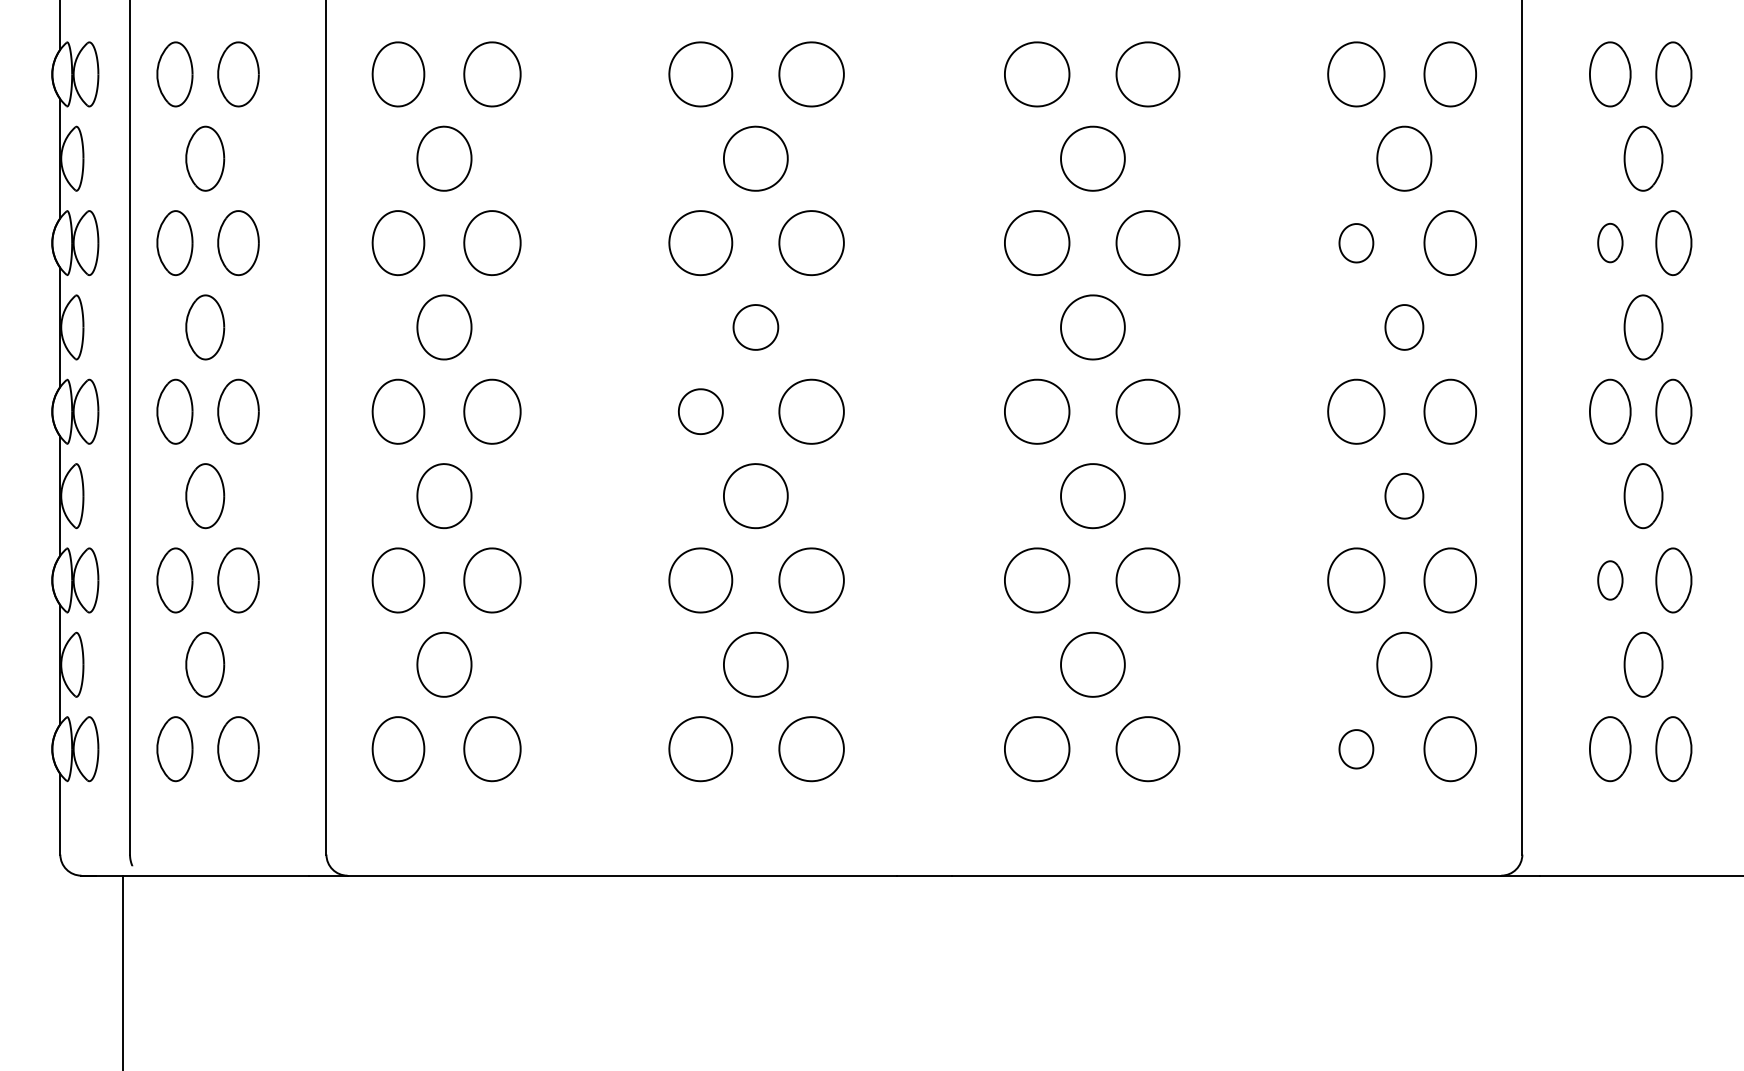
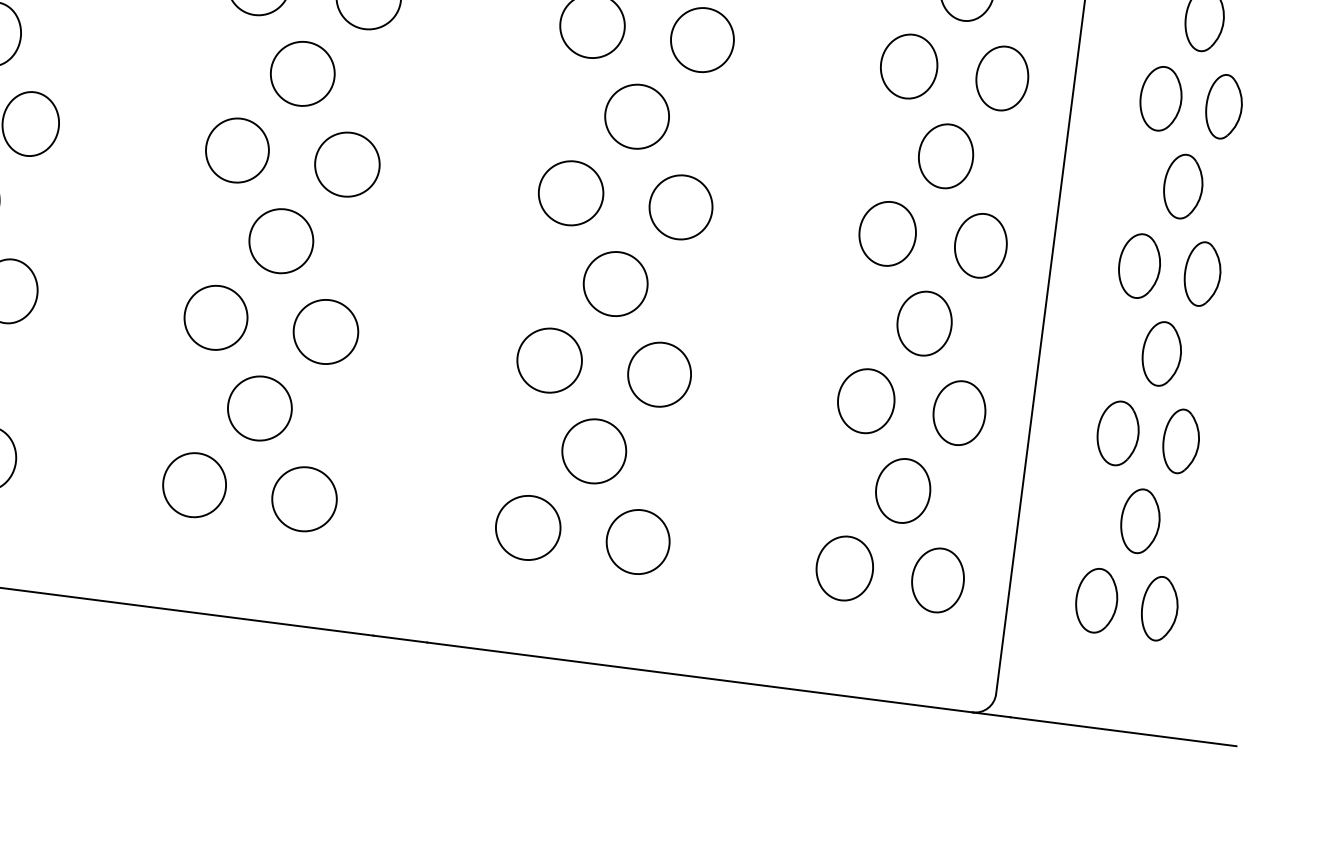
part: (1610, 242) -> (1161, 98), size x1.67
part: (1356, 243) -> (909, 66), size x1.67
part: (755, 327) -> (302, 73), size x1.43
part: (1404, 327) -> (946, 156), size x1.43
part: (700, 411) -> (237, 150), size x1.43
part: (1404, 496) -> (924, 324), size x1.43
part: (1610, 580) -> (1118, 433), size x1.67
part: (1356, 749) -> (844, 568), size x1.67

